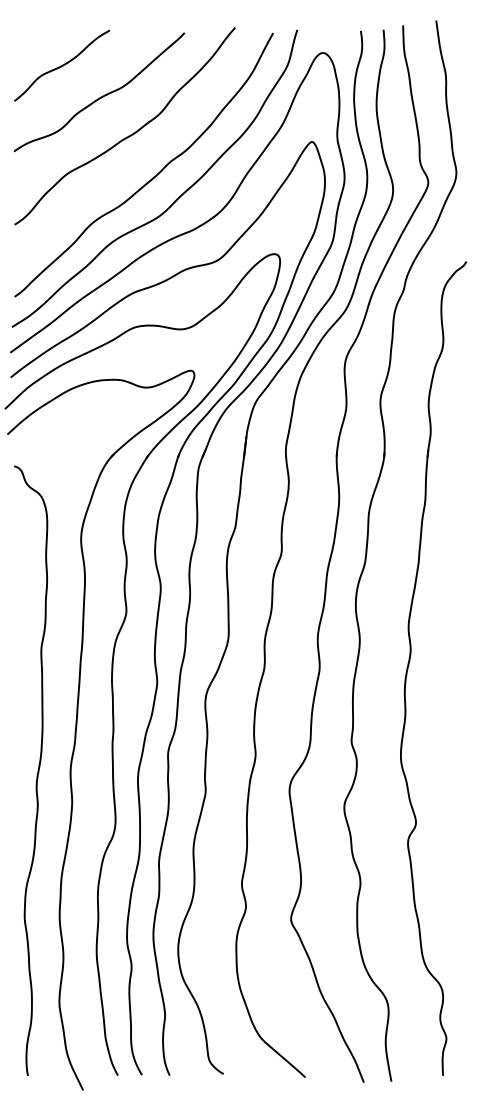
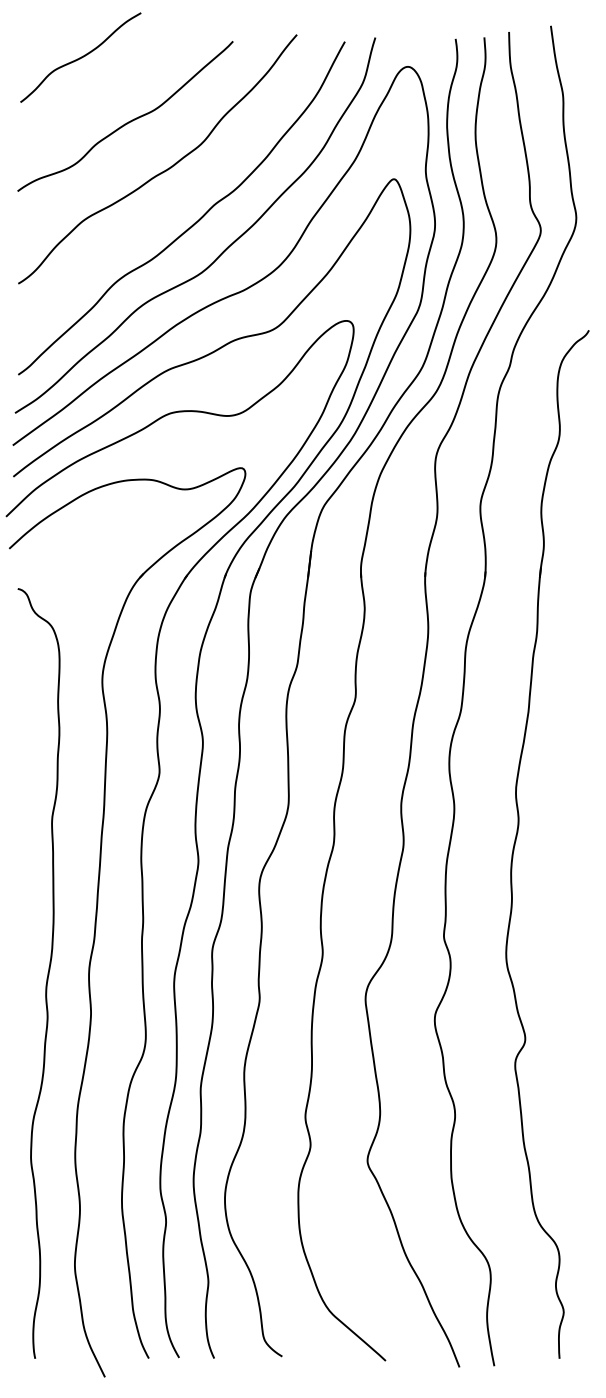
curve: (62, 65) -> (81, 57), moved

